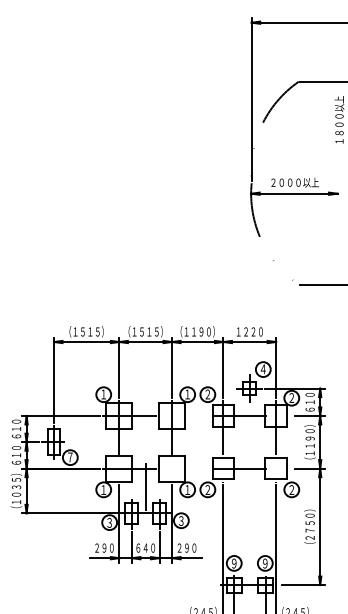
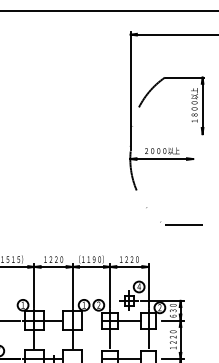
text: (145, 331) -> (53, 259), （１５１５） -> １２２０
text: (309, 402) -> (172, 310), ６１０ -> ６３０
text: (309, 442) -> (172, 340), （１１９０） -> １２２０

